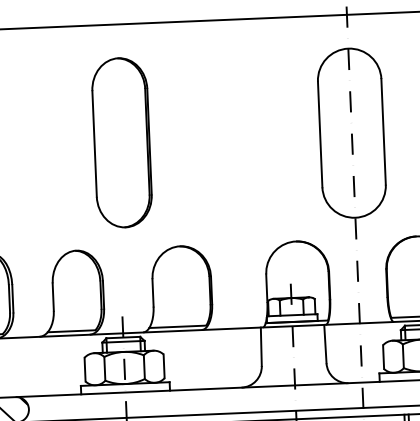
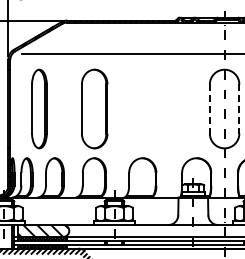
line: (383, 132) -> (239, 109), solid -> dashed
line: (319, 135) -> (209, 109), solid -> dashed
part: (121, 141) -> (94, 108), moved

